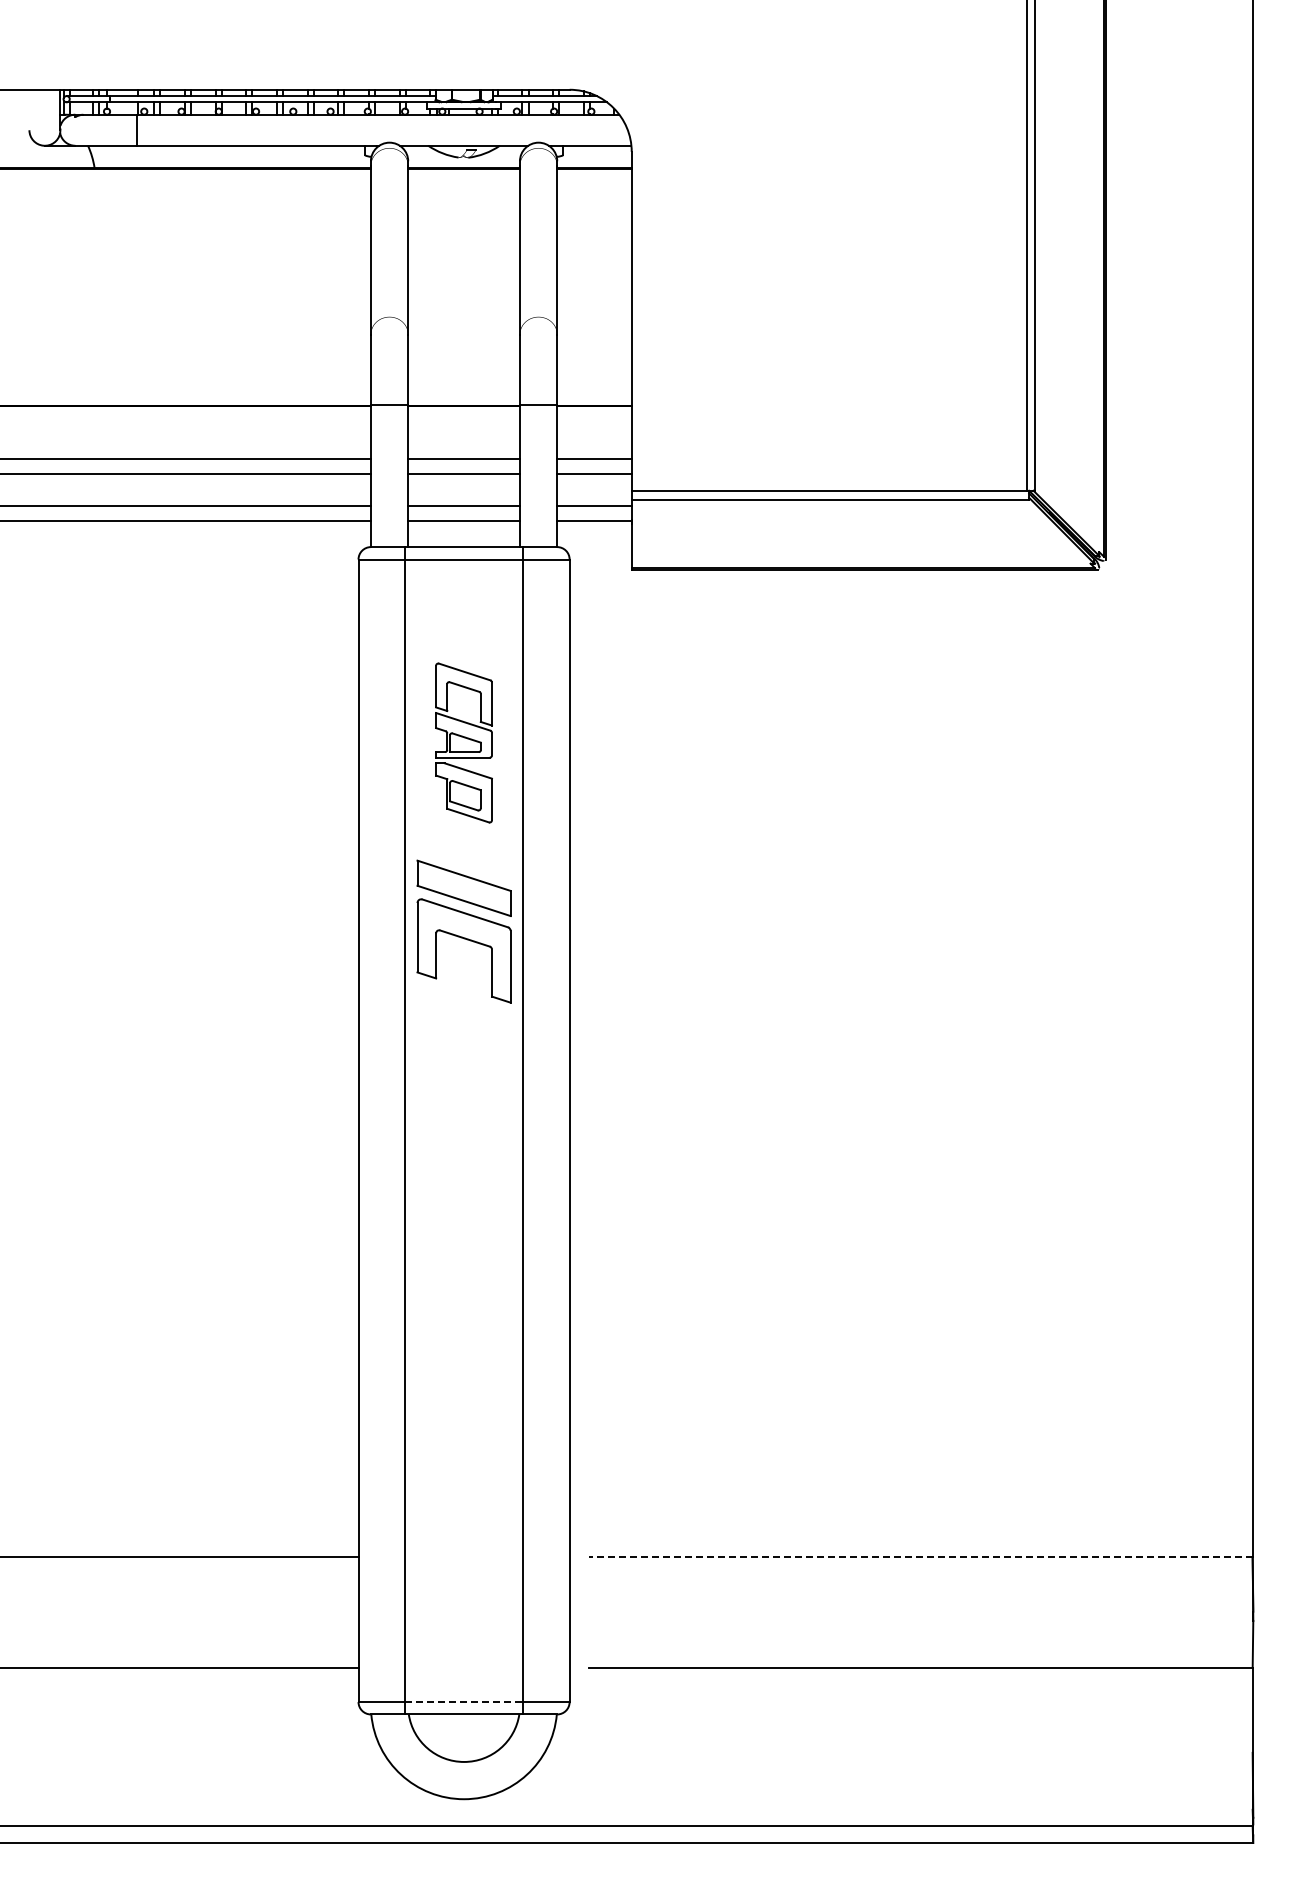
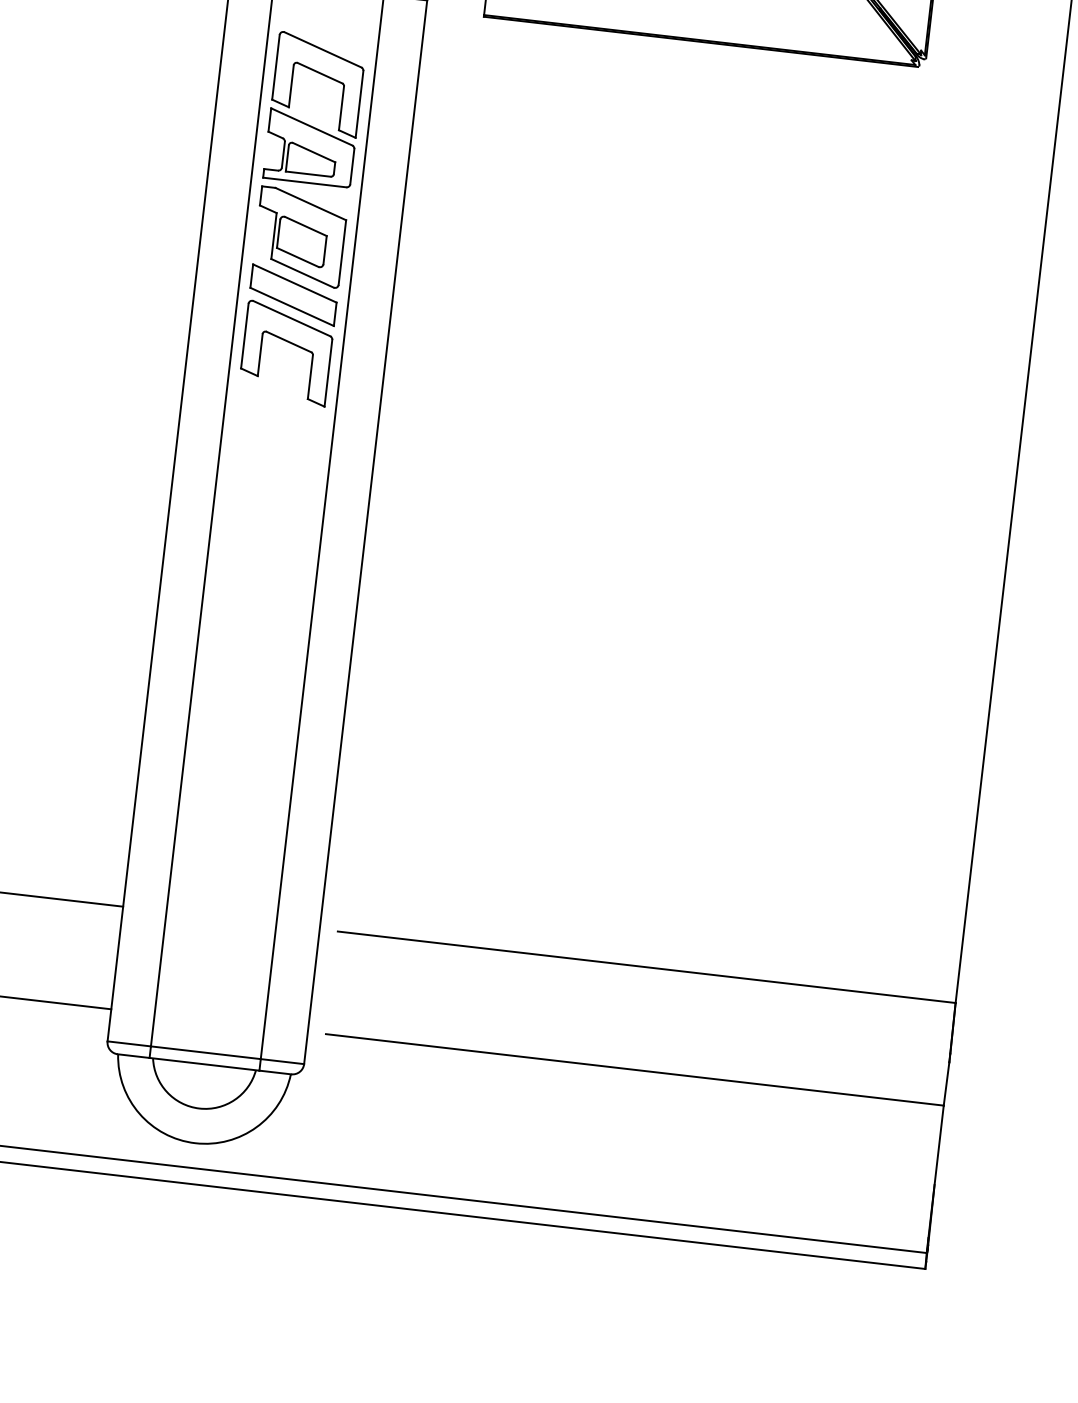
part: (463, 742) -> (308, 159), size x1.67
line: (920, 1557) -> (646, 967), dashed -> solid
line: (464, 1702) -> (206, 1053), dashed -> solid

